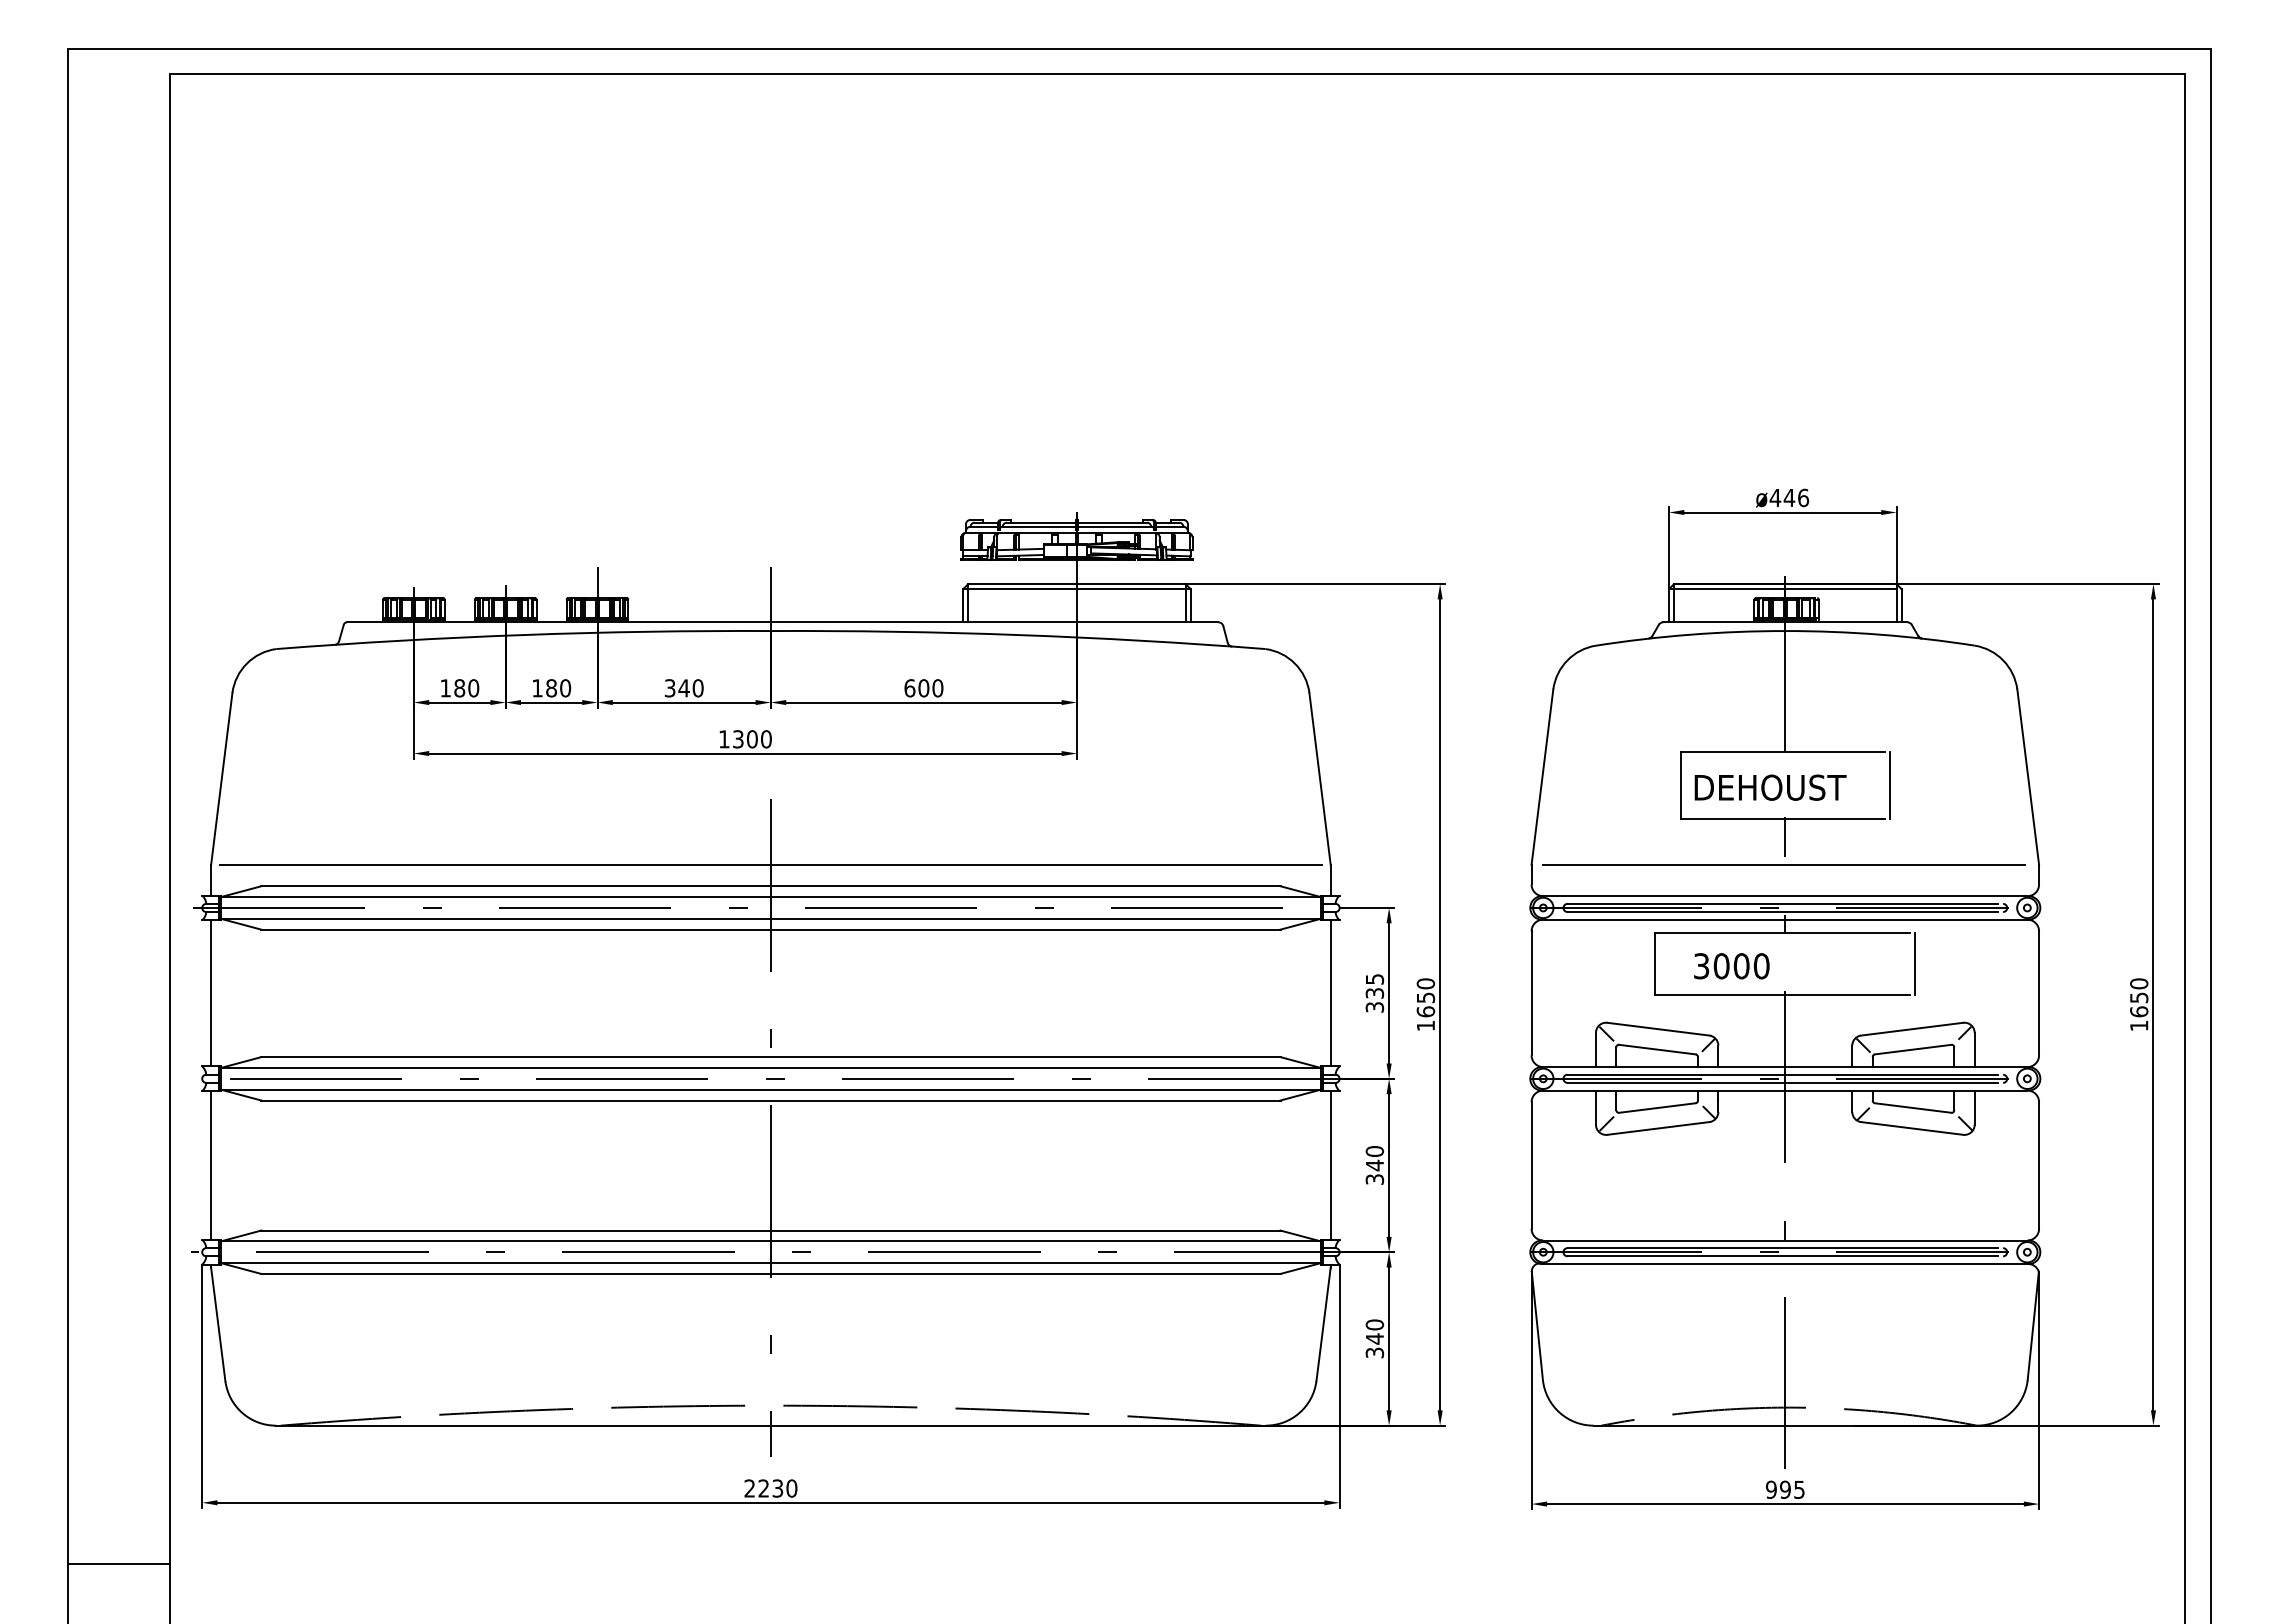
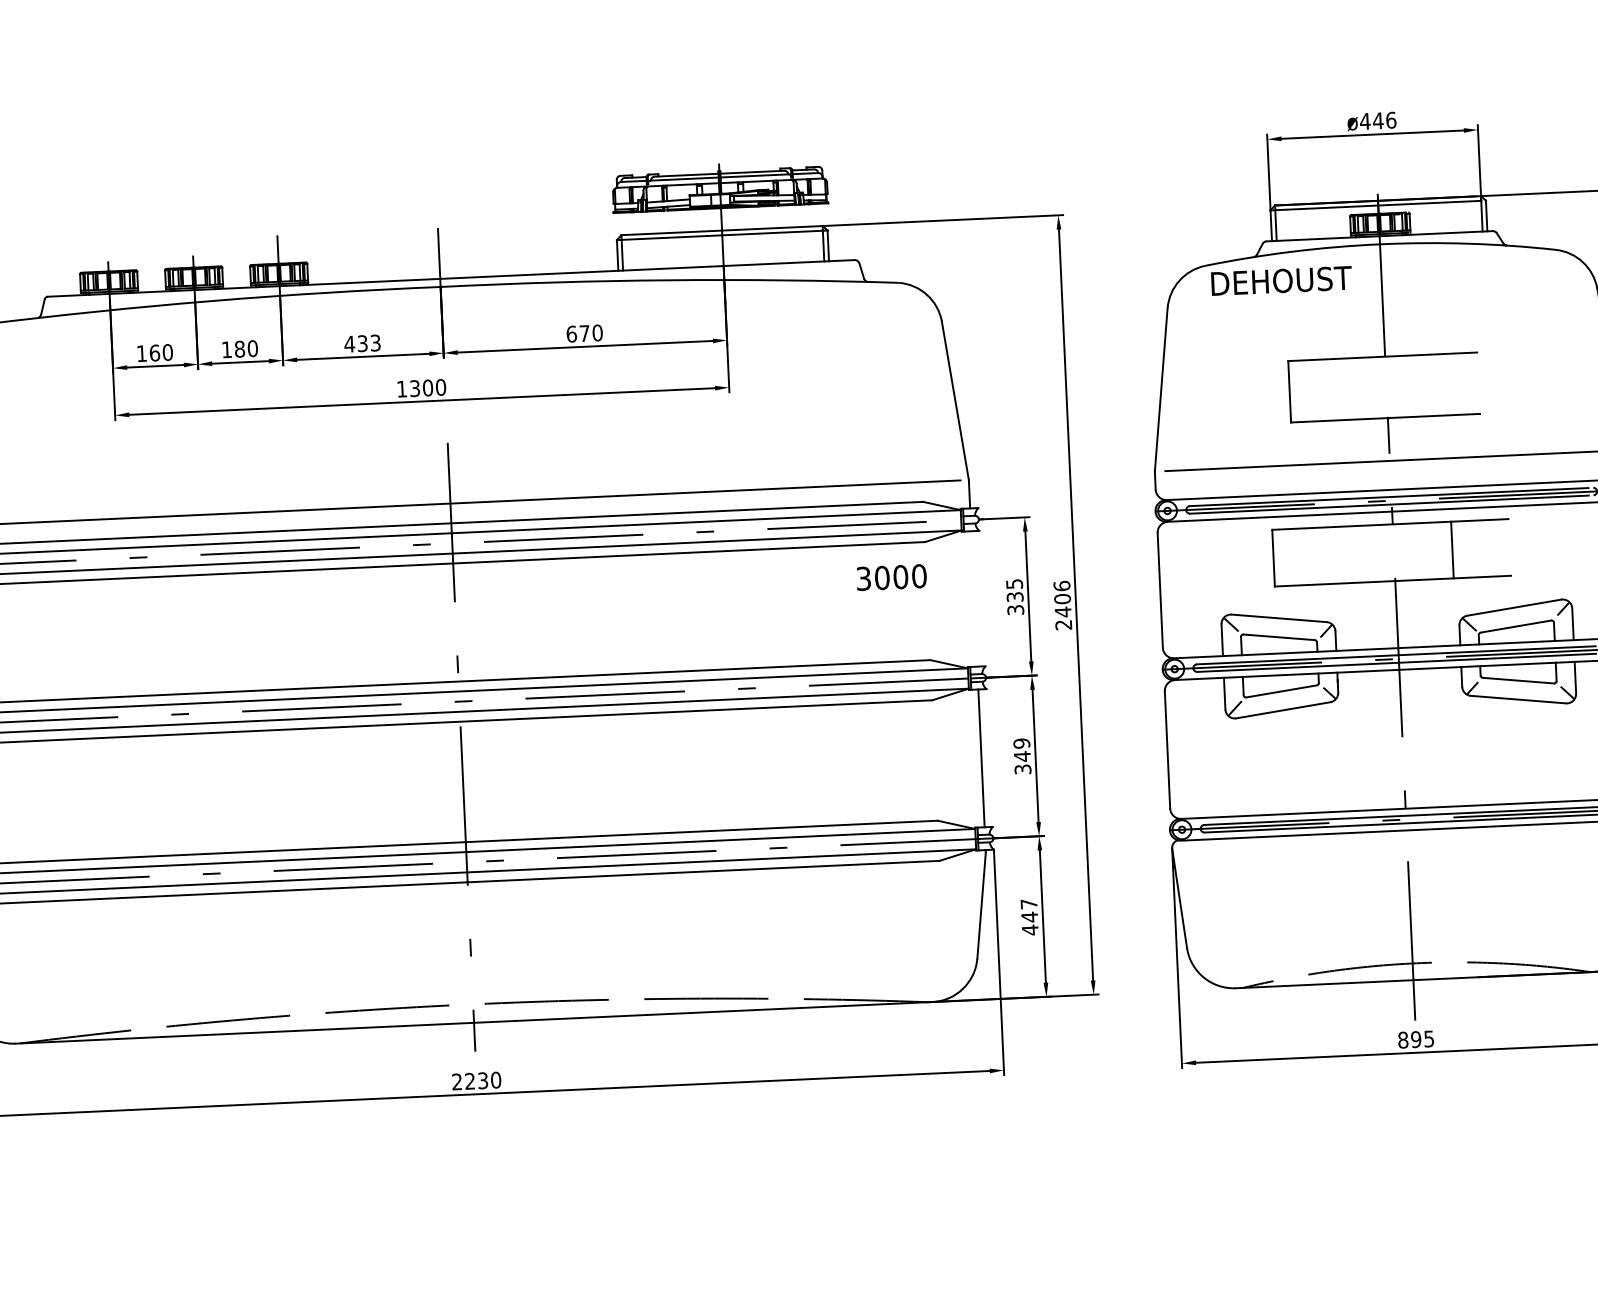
text: (459, 688) -> (154, 353), 180 -> 160
text: (683, 688) -> (362, 343), 340 -> 433
text: (923, 688) -> (584, 333), 600 -> 670
line: (1889, 785) -> (1482, 382), removed
text: (1770, 787) -> (1281, 280), moved
line: (1915, 963) -> (1452, 549), moved
text: (1731, 966) -> (891, 577), moved
line: (1330, 993) -> (974, 599), removed
text: (1425, 1004) -> (1062, 605), 1650 -> 2406
text: (1375, 1151) -> (1022, 743), 340 -> 349
text: (1374, 1338) -> (1029, 916), 340 -> 447
text: (1770, 1489) -> (1402, 1039), 995 -> 895

